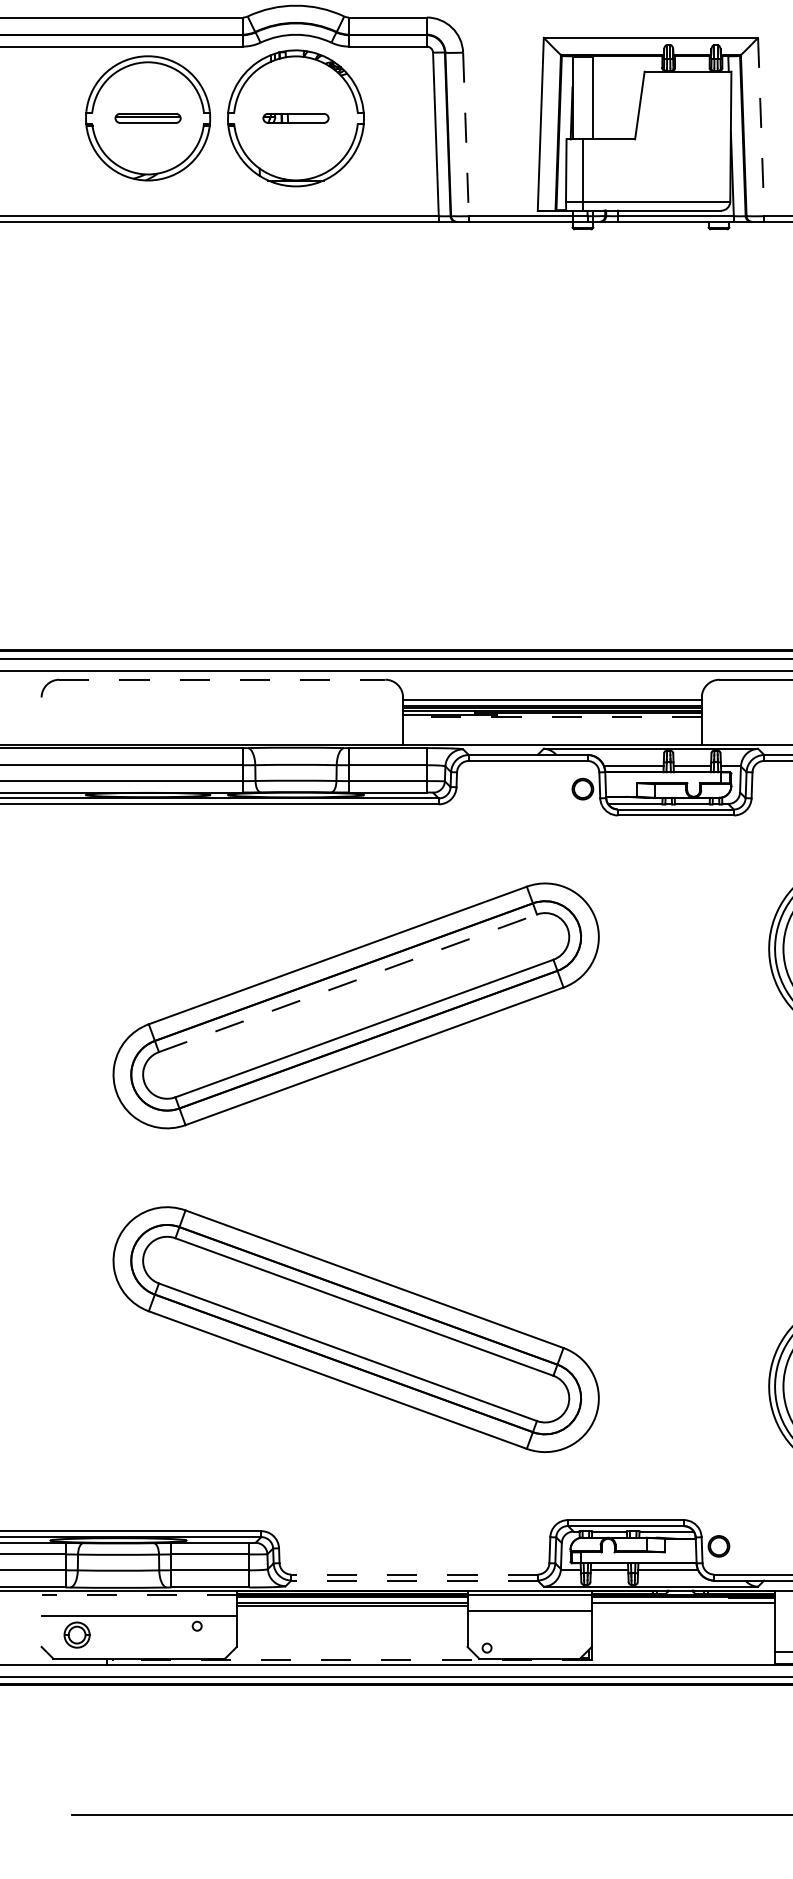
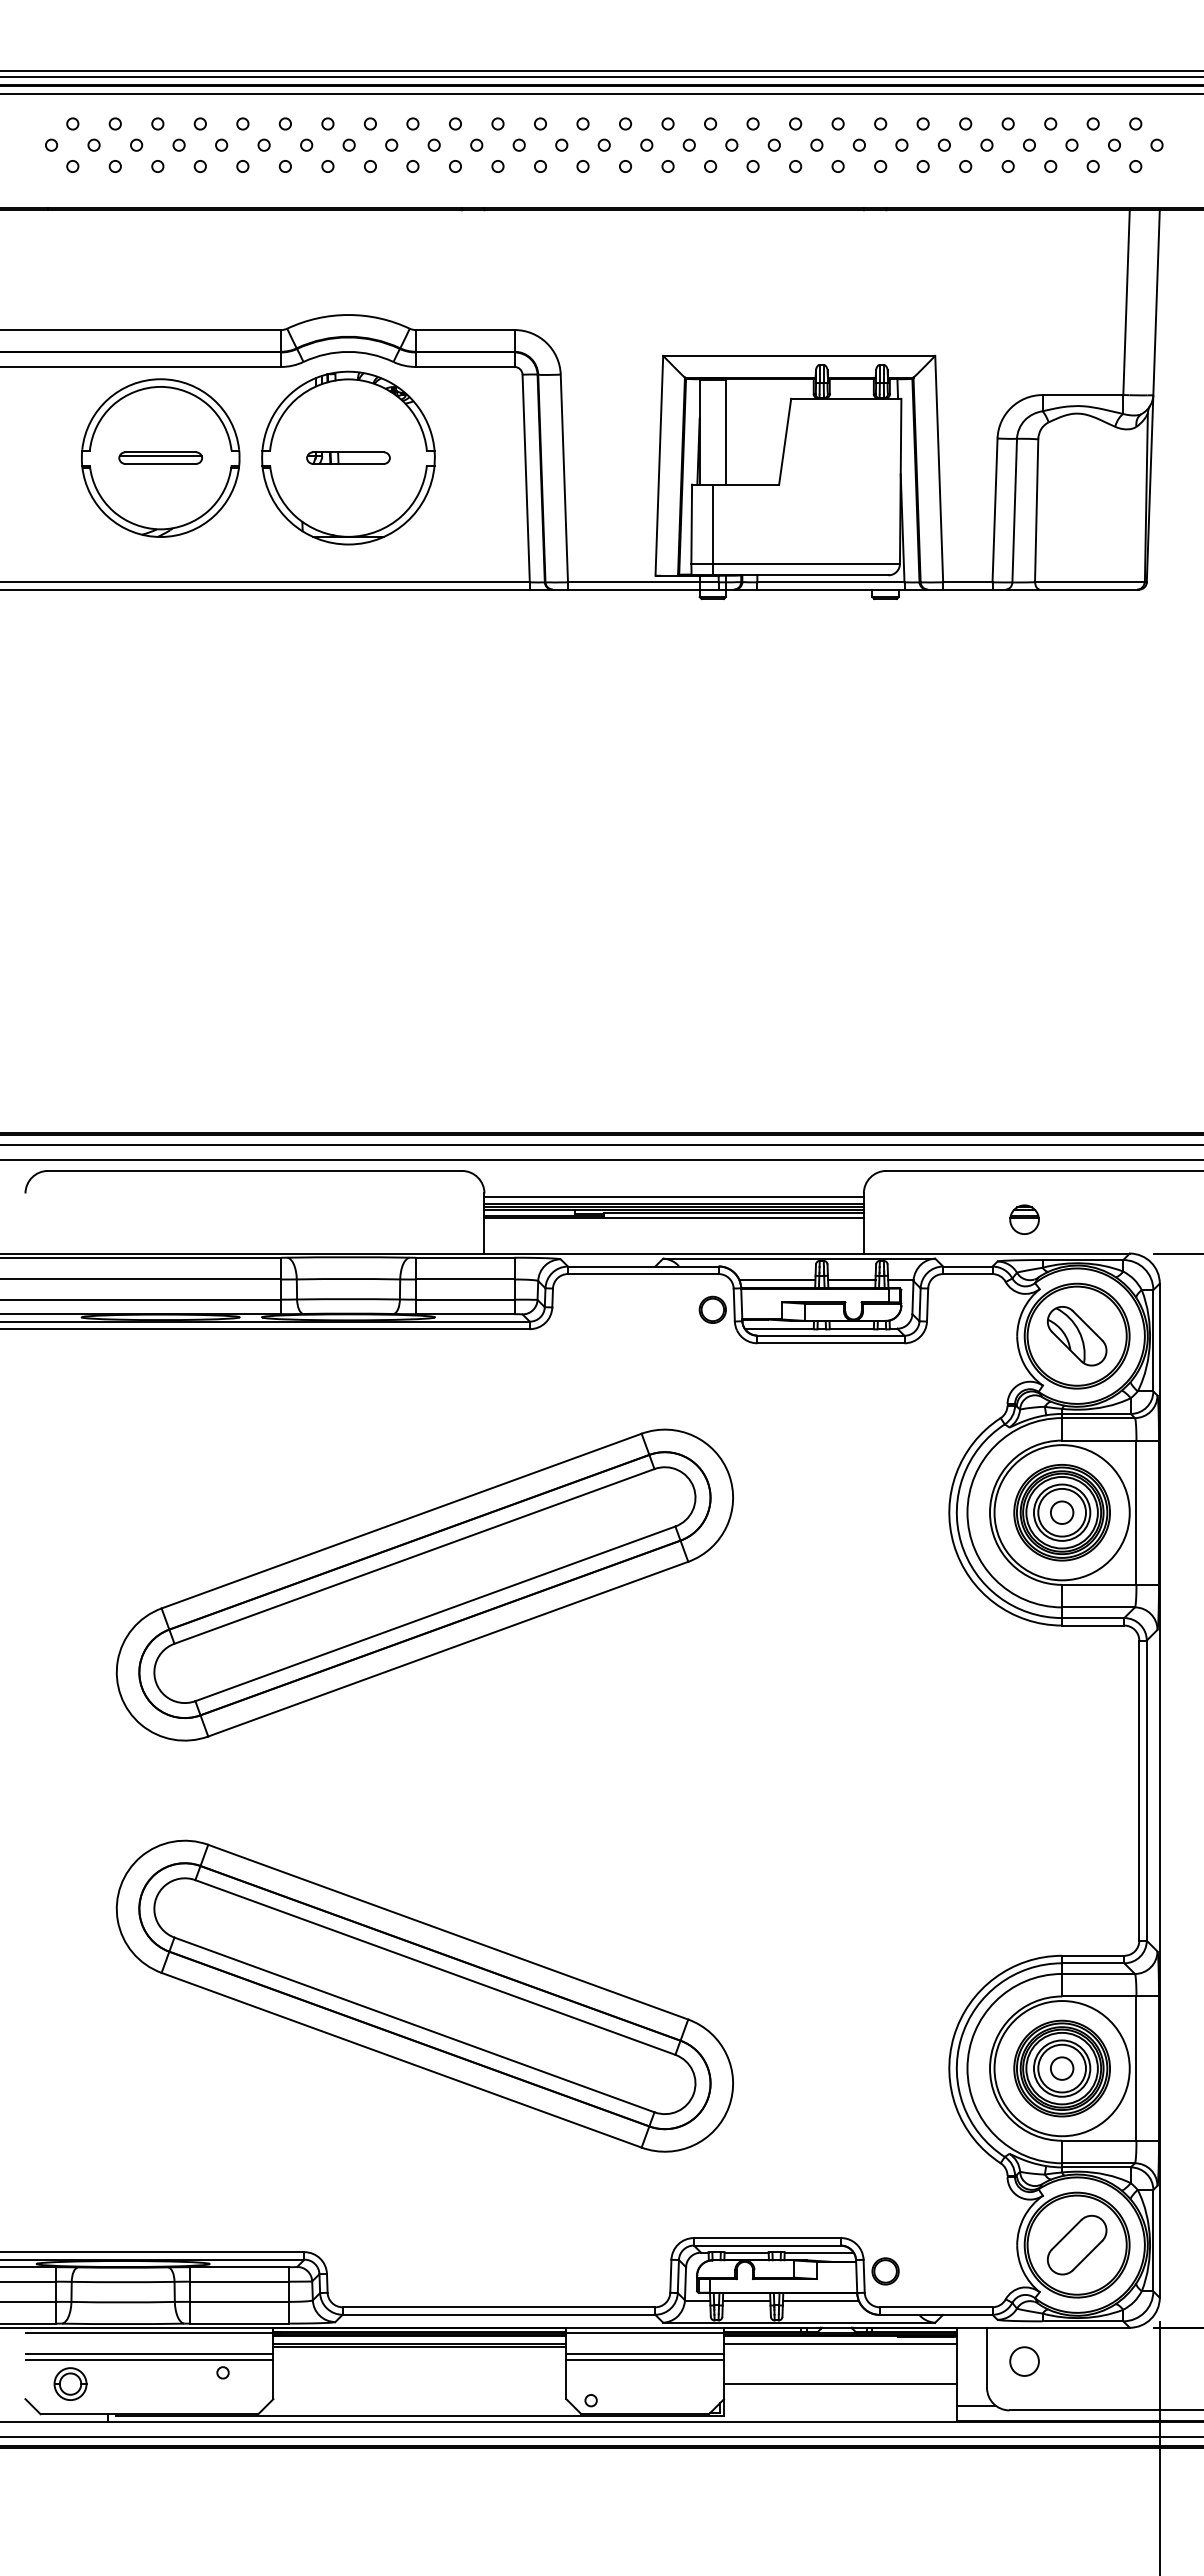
line: (761, 127) -> (939, 469), dashed -> solid
line: (466, 134) -> (564, 478), dashed -> solid
line: (221, 679) -> (254, 1170), dashed -> solid
line: (552, 716) -> (674, 1217), dashed -> solid
line: (347, 983) -> (414, 1556), dashed -> solid
line: (414, 1574) -> (498, 2307), dashed -> solid
line: (414, 1580) -> (498, 2314), dashed -> solid
line: (139, 1595) -> (149, 2333), dashed -> solid
line: (139, 1611) -> (149, 2354), added
line: (529, 1616) -> (645, 2360), added
line: (683, 1635) -> (840, 2384), added
line: (351, 1659) -> (419, 2415), dashed -> solid

